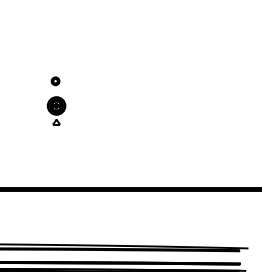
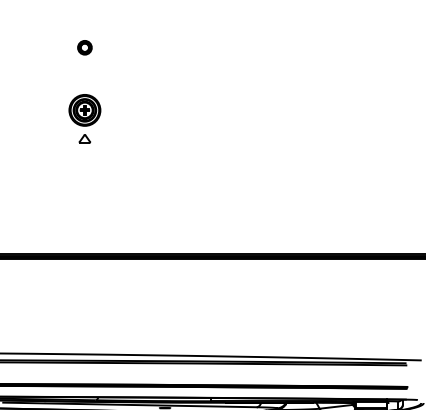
part: (55, 81) -> (84, 48), moved

